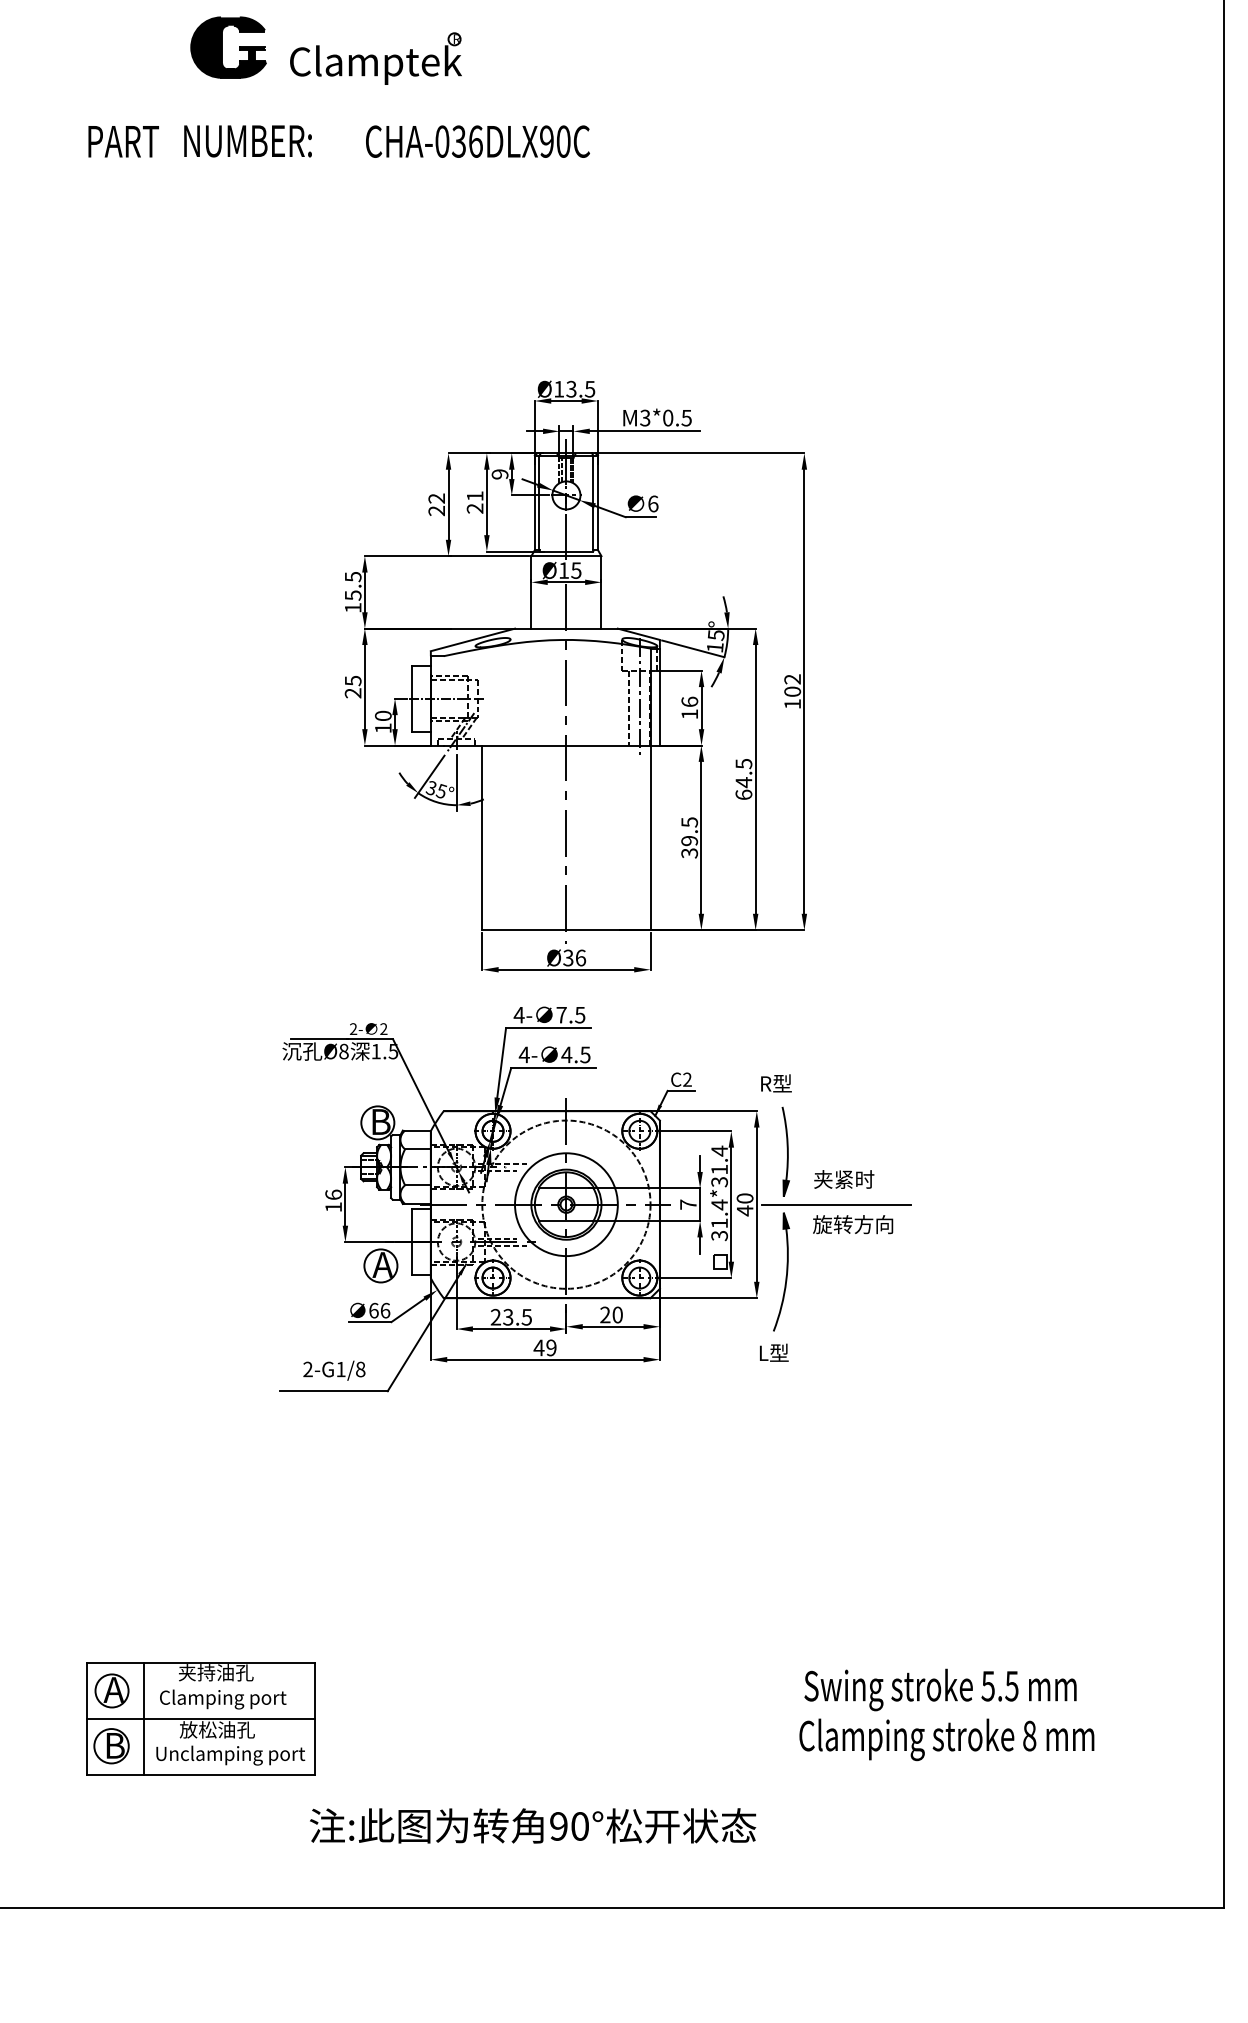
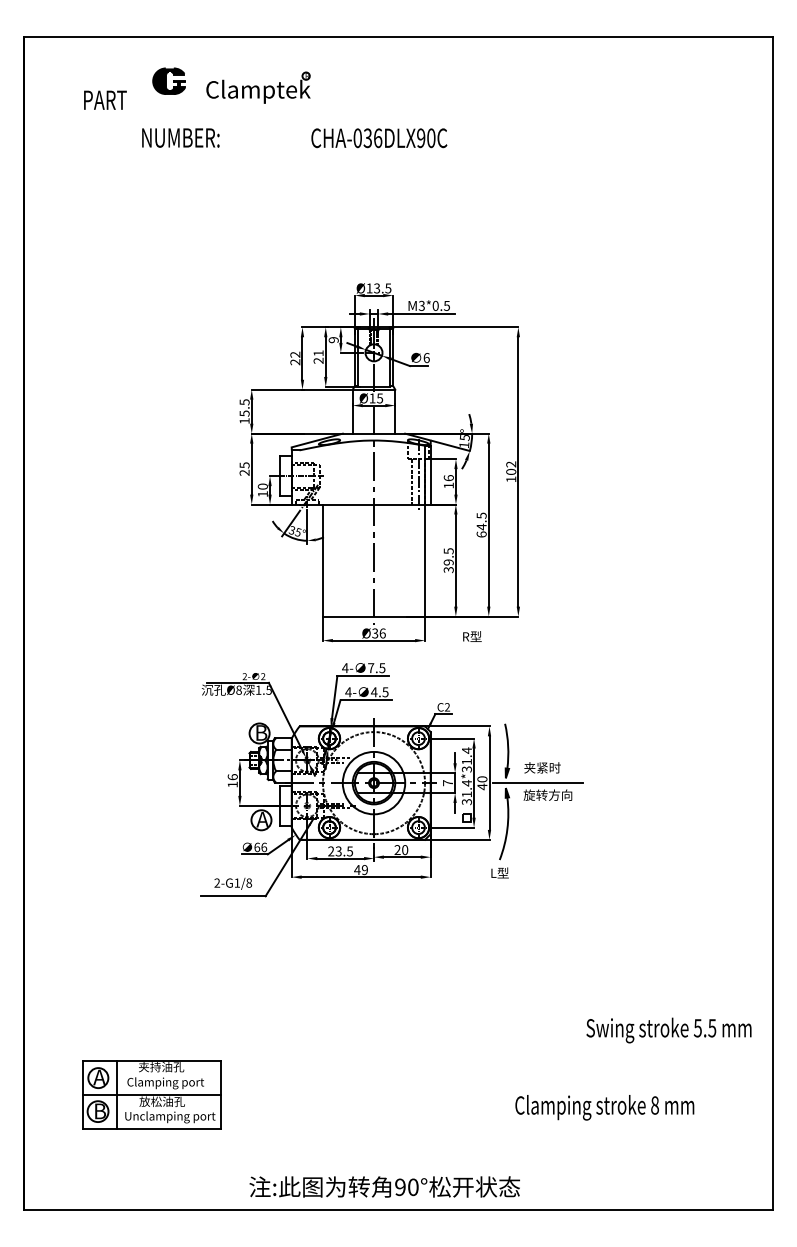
part: (227, 48) -> (168, 81), size x0.7
text: (123, 140) -> (105, 99), moved
text: (478, 142) -> (379, 138), moved
text: (776, 1083) -> (472, 636), moved
text: (939, 1689) -> (668, 1030), moved
text: (532, 1825) -> (384, 1186), moved

